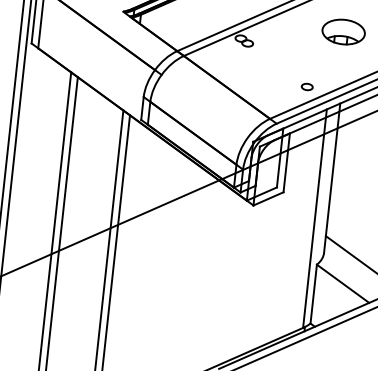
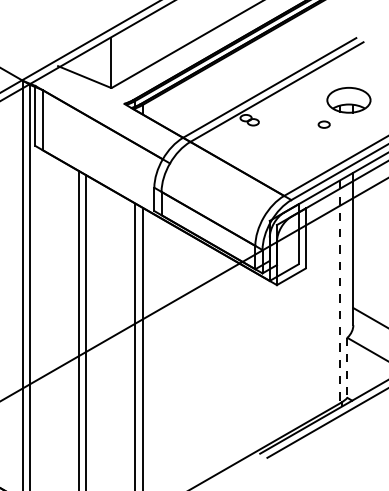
part: (306, 86) -> (323, 124), moved
line: (314, 219) -> (340, 292), solid -> dashed
line: (313, 294) -> (347, 368), solid -> dashed

